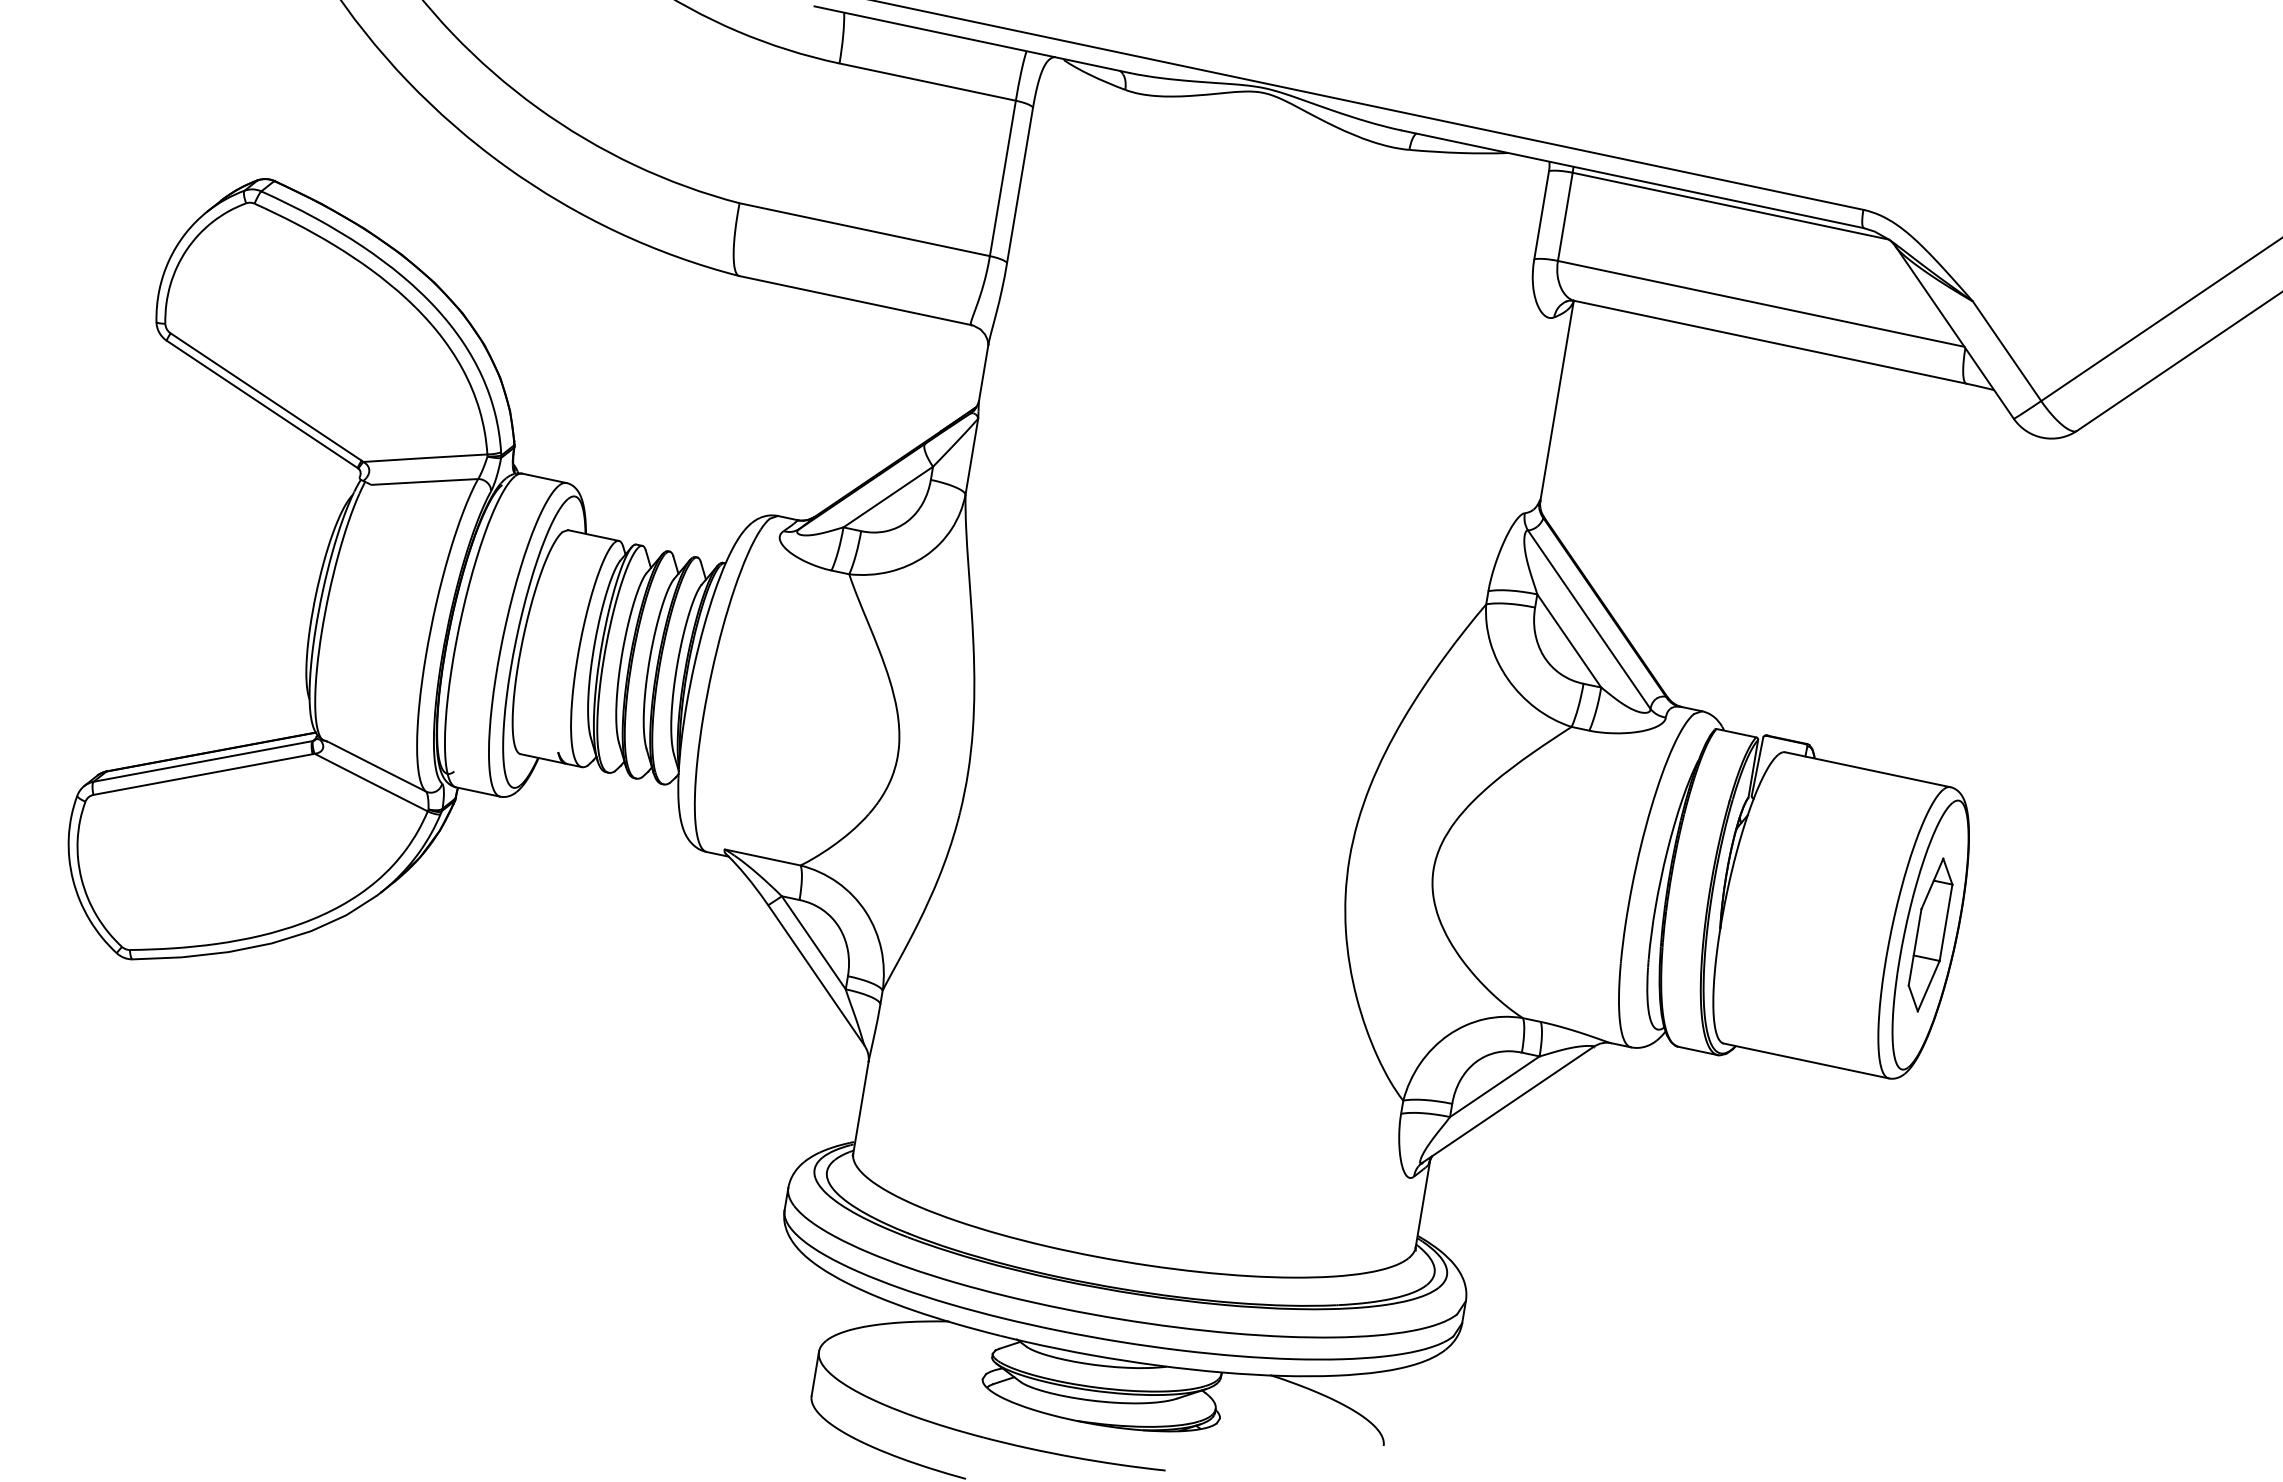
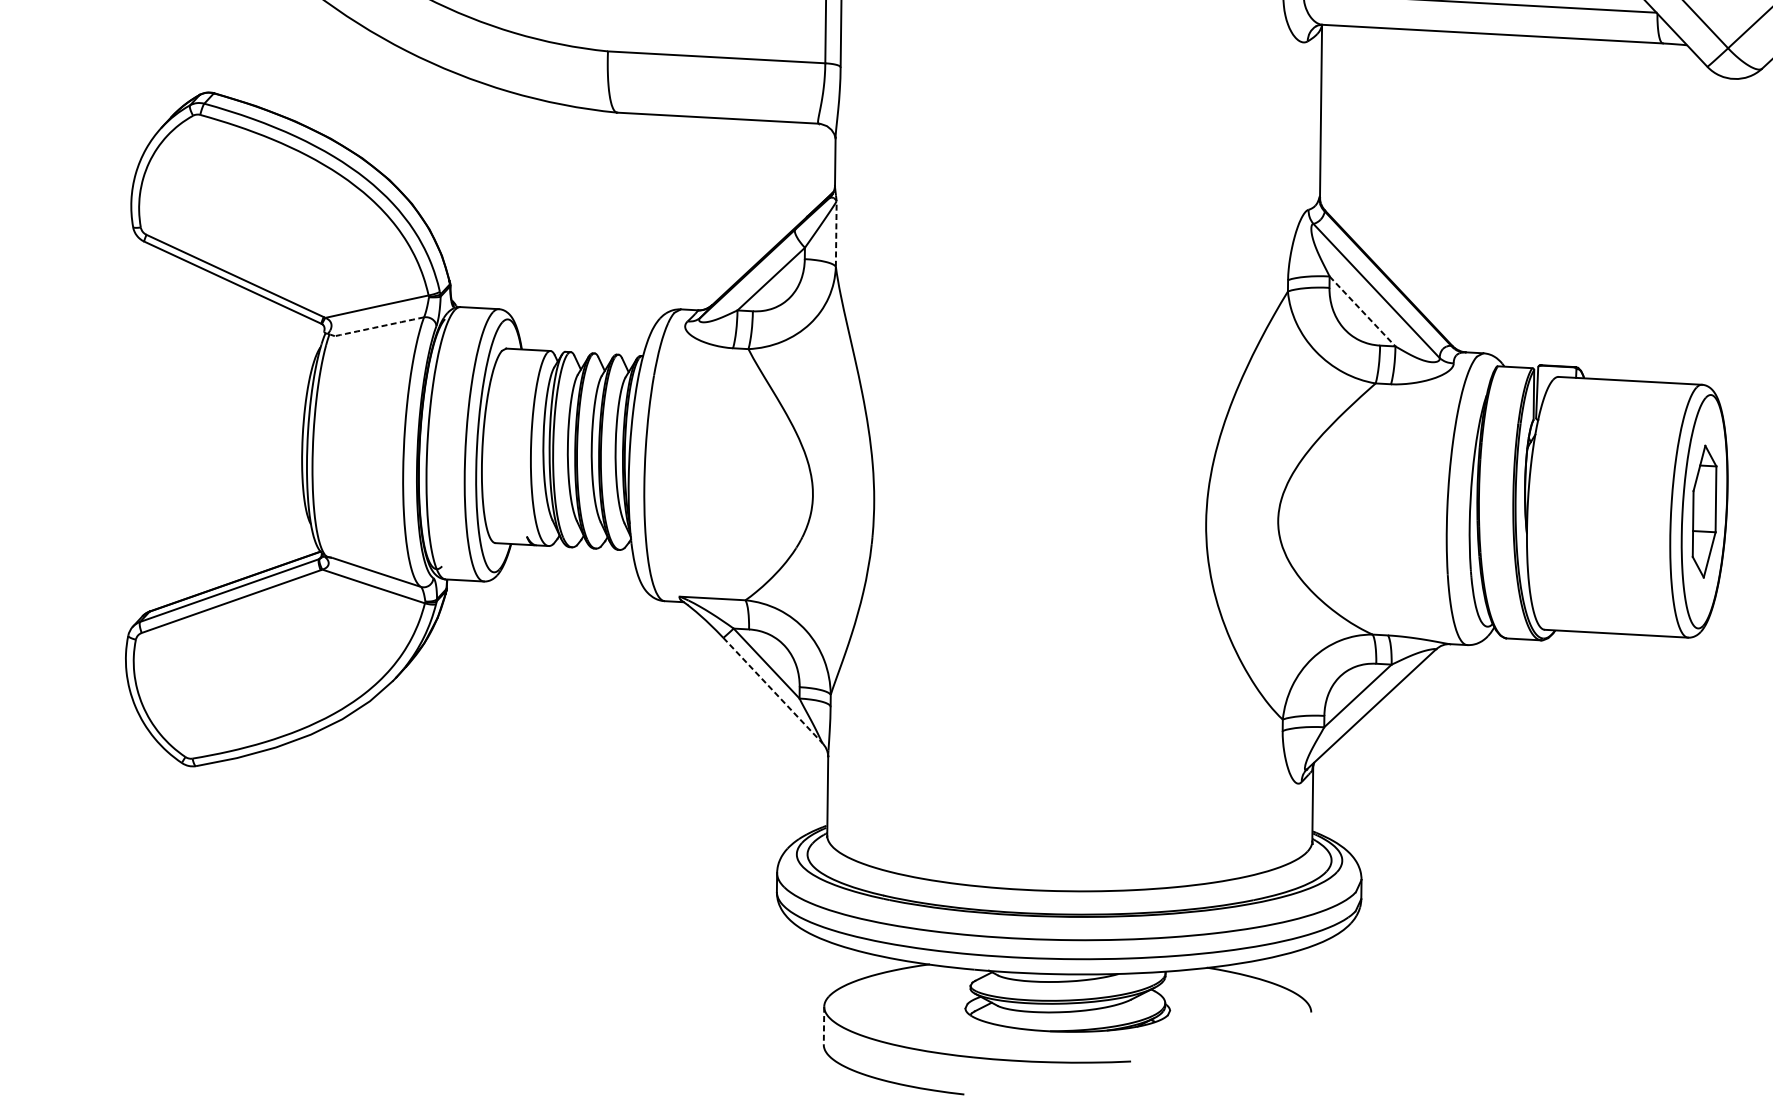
line: (971, 456) -> (835, 234), solid -> dashed
arc: (424, 481) -> (379, 326), solid -> dashed
line: (1569, 641) -> (1362, 311), solid -> dashed
line: (816, 975) -> (773, 690), solid -> dashed
line: (815, 1374) -> (824, 1026), solid -> dashed

